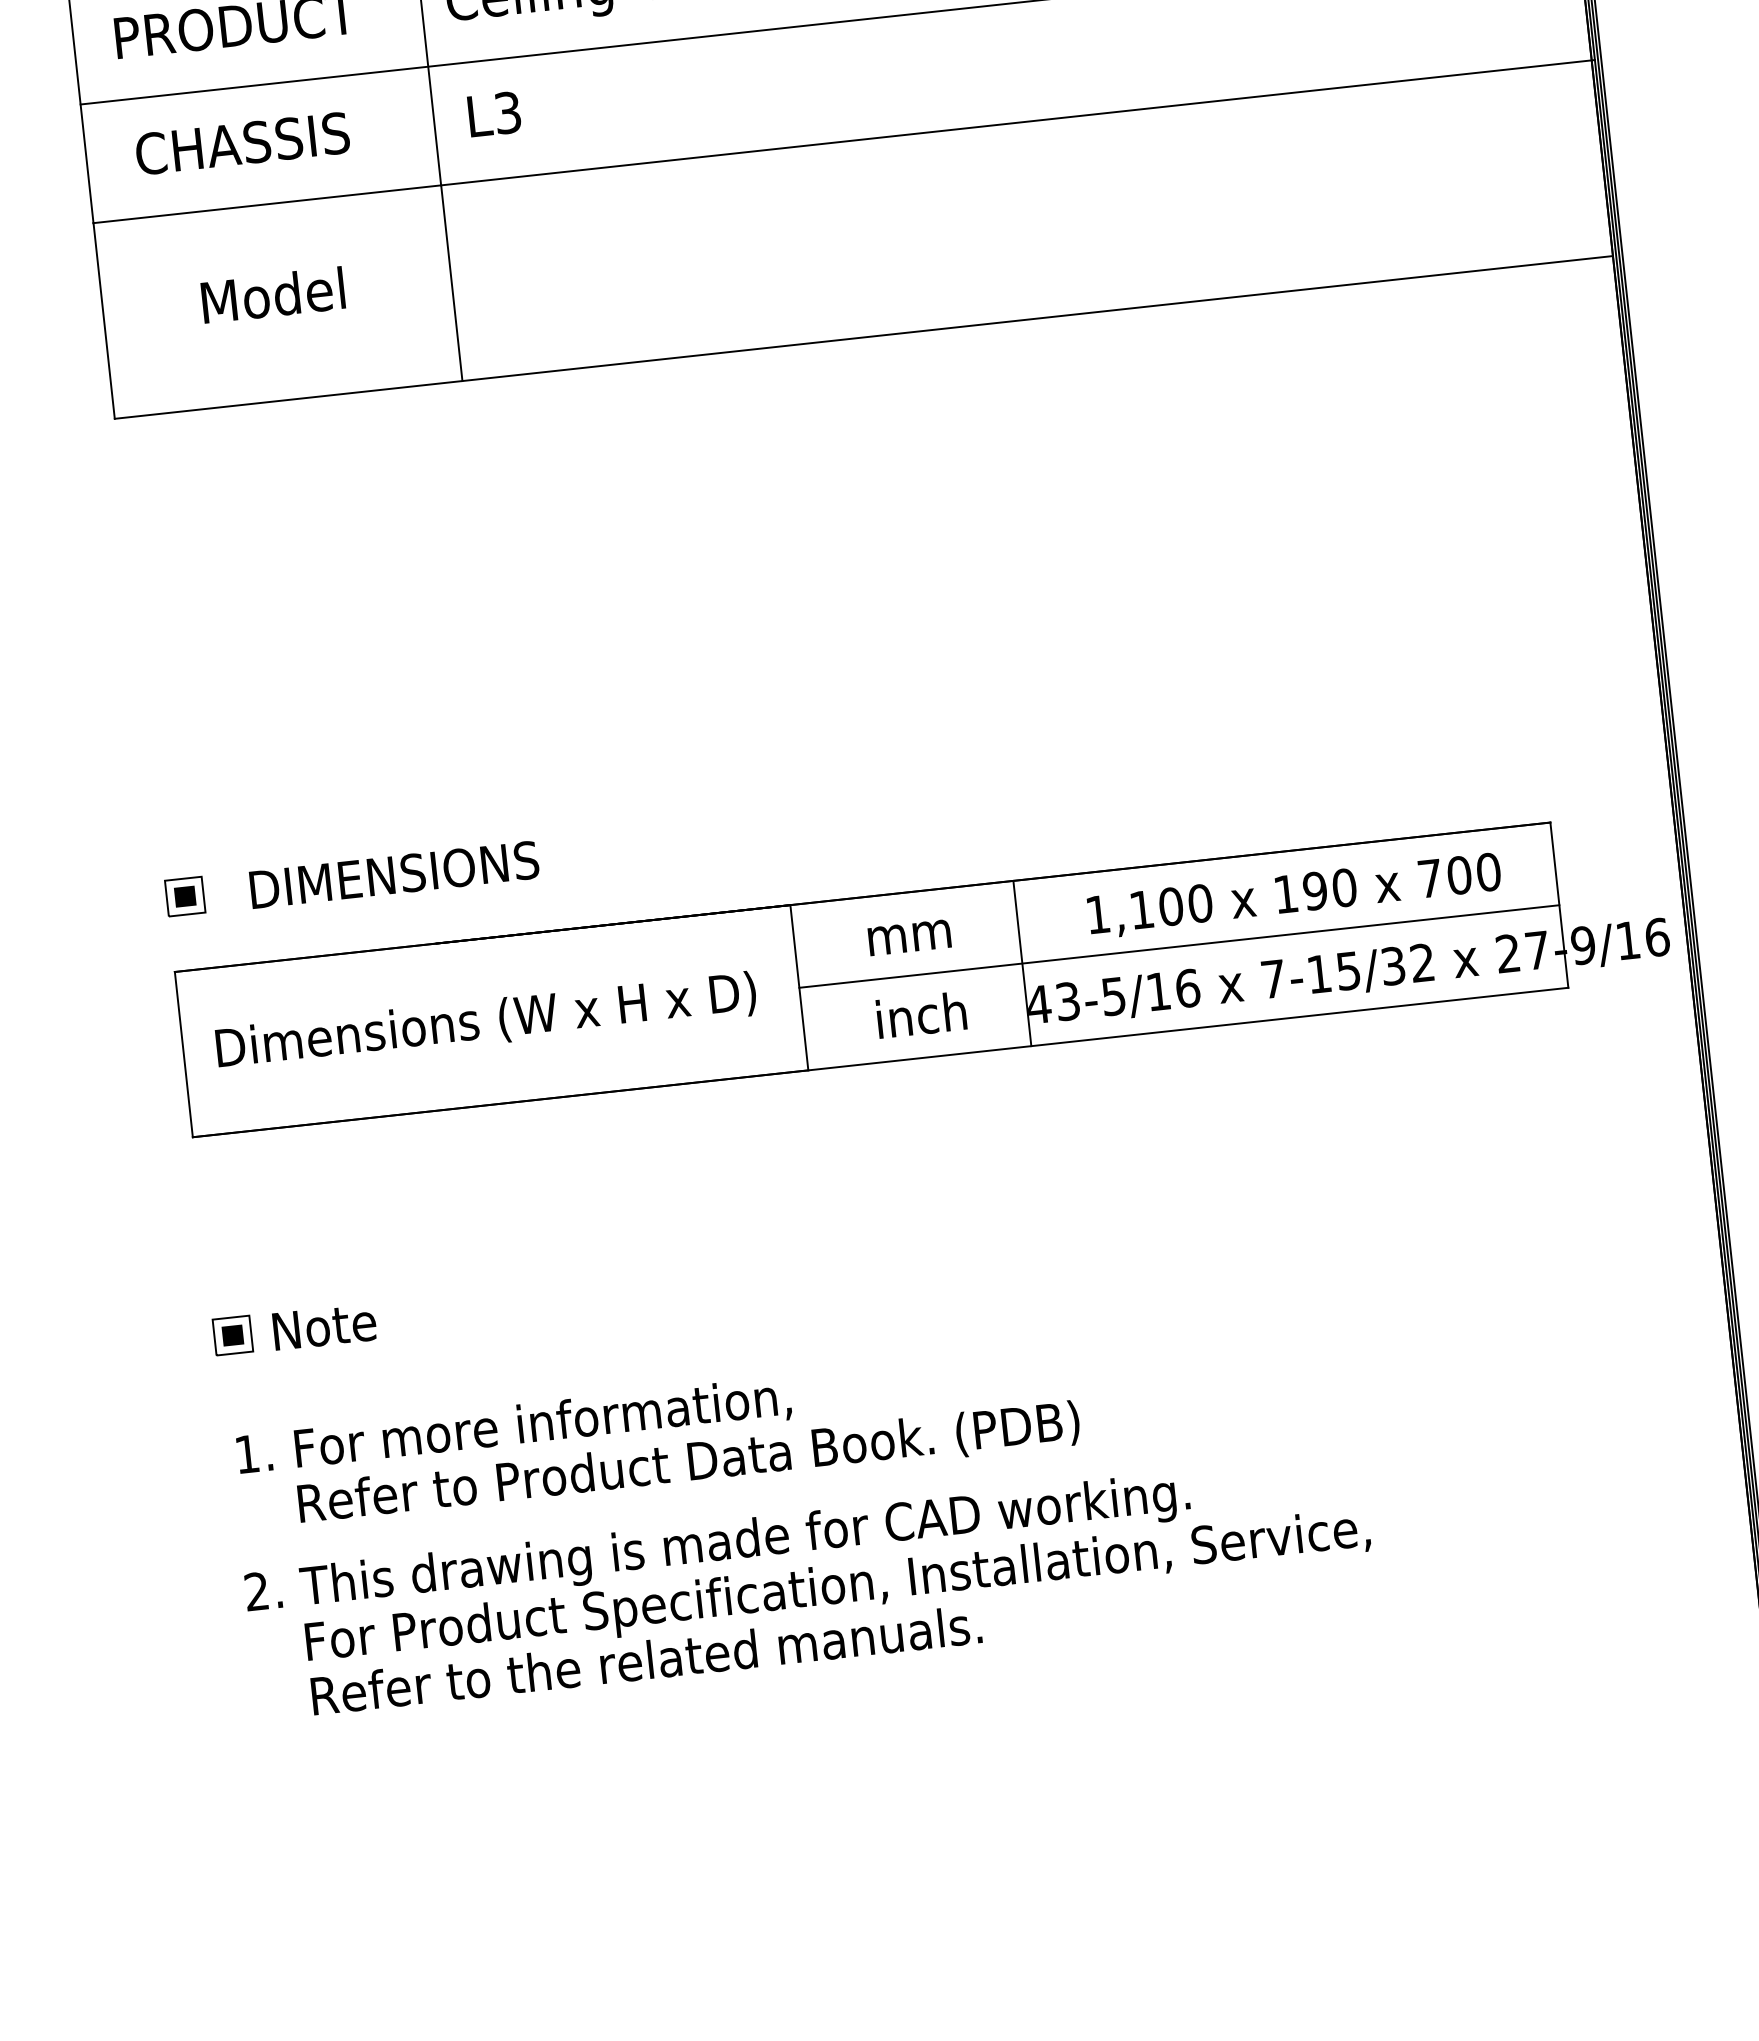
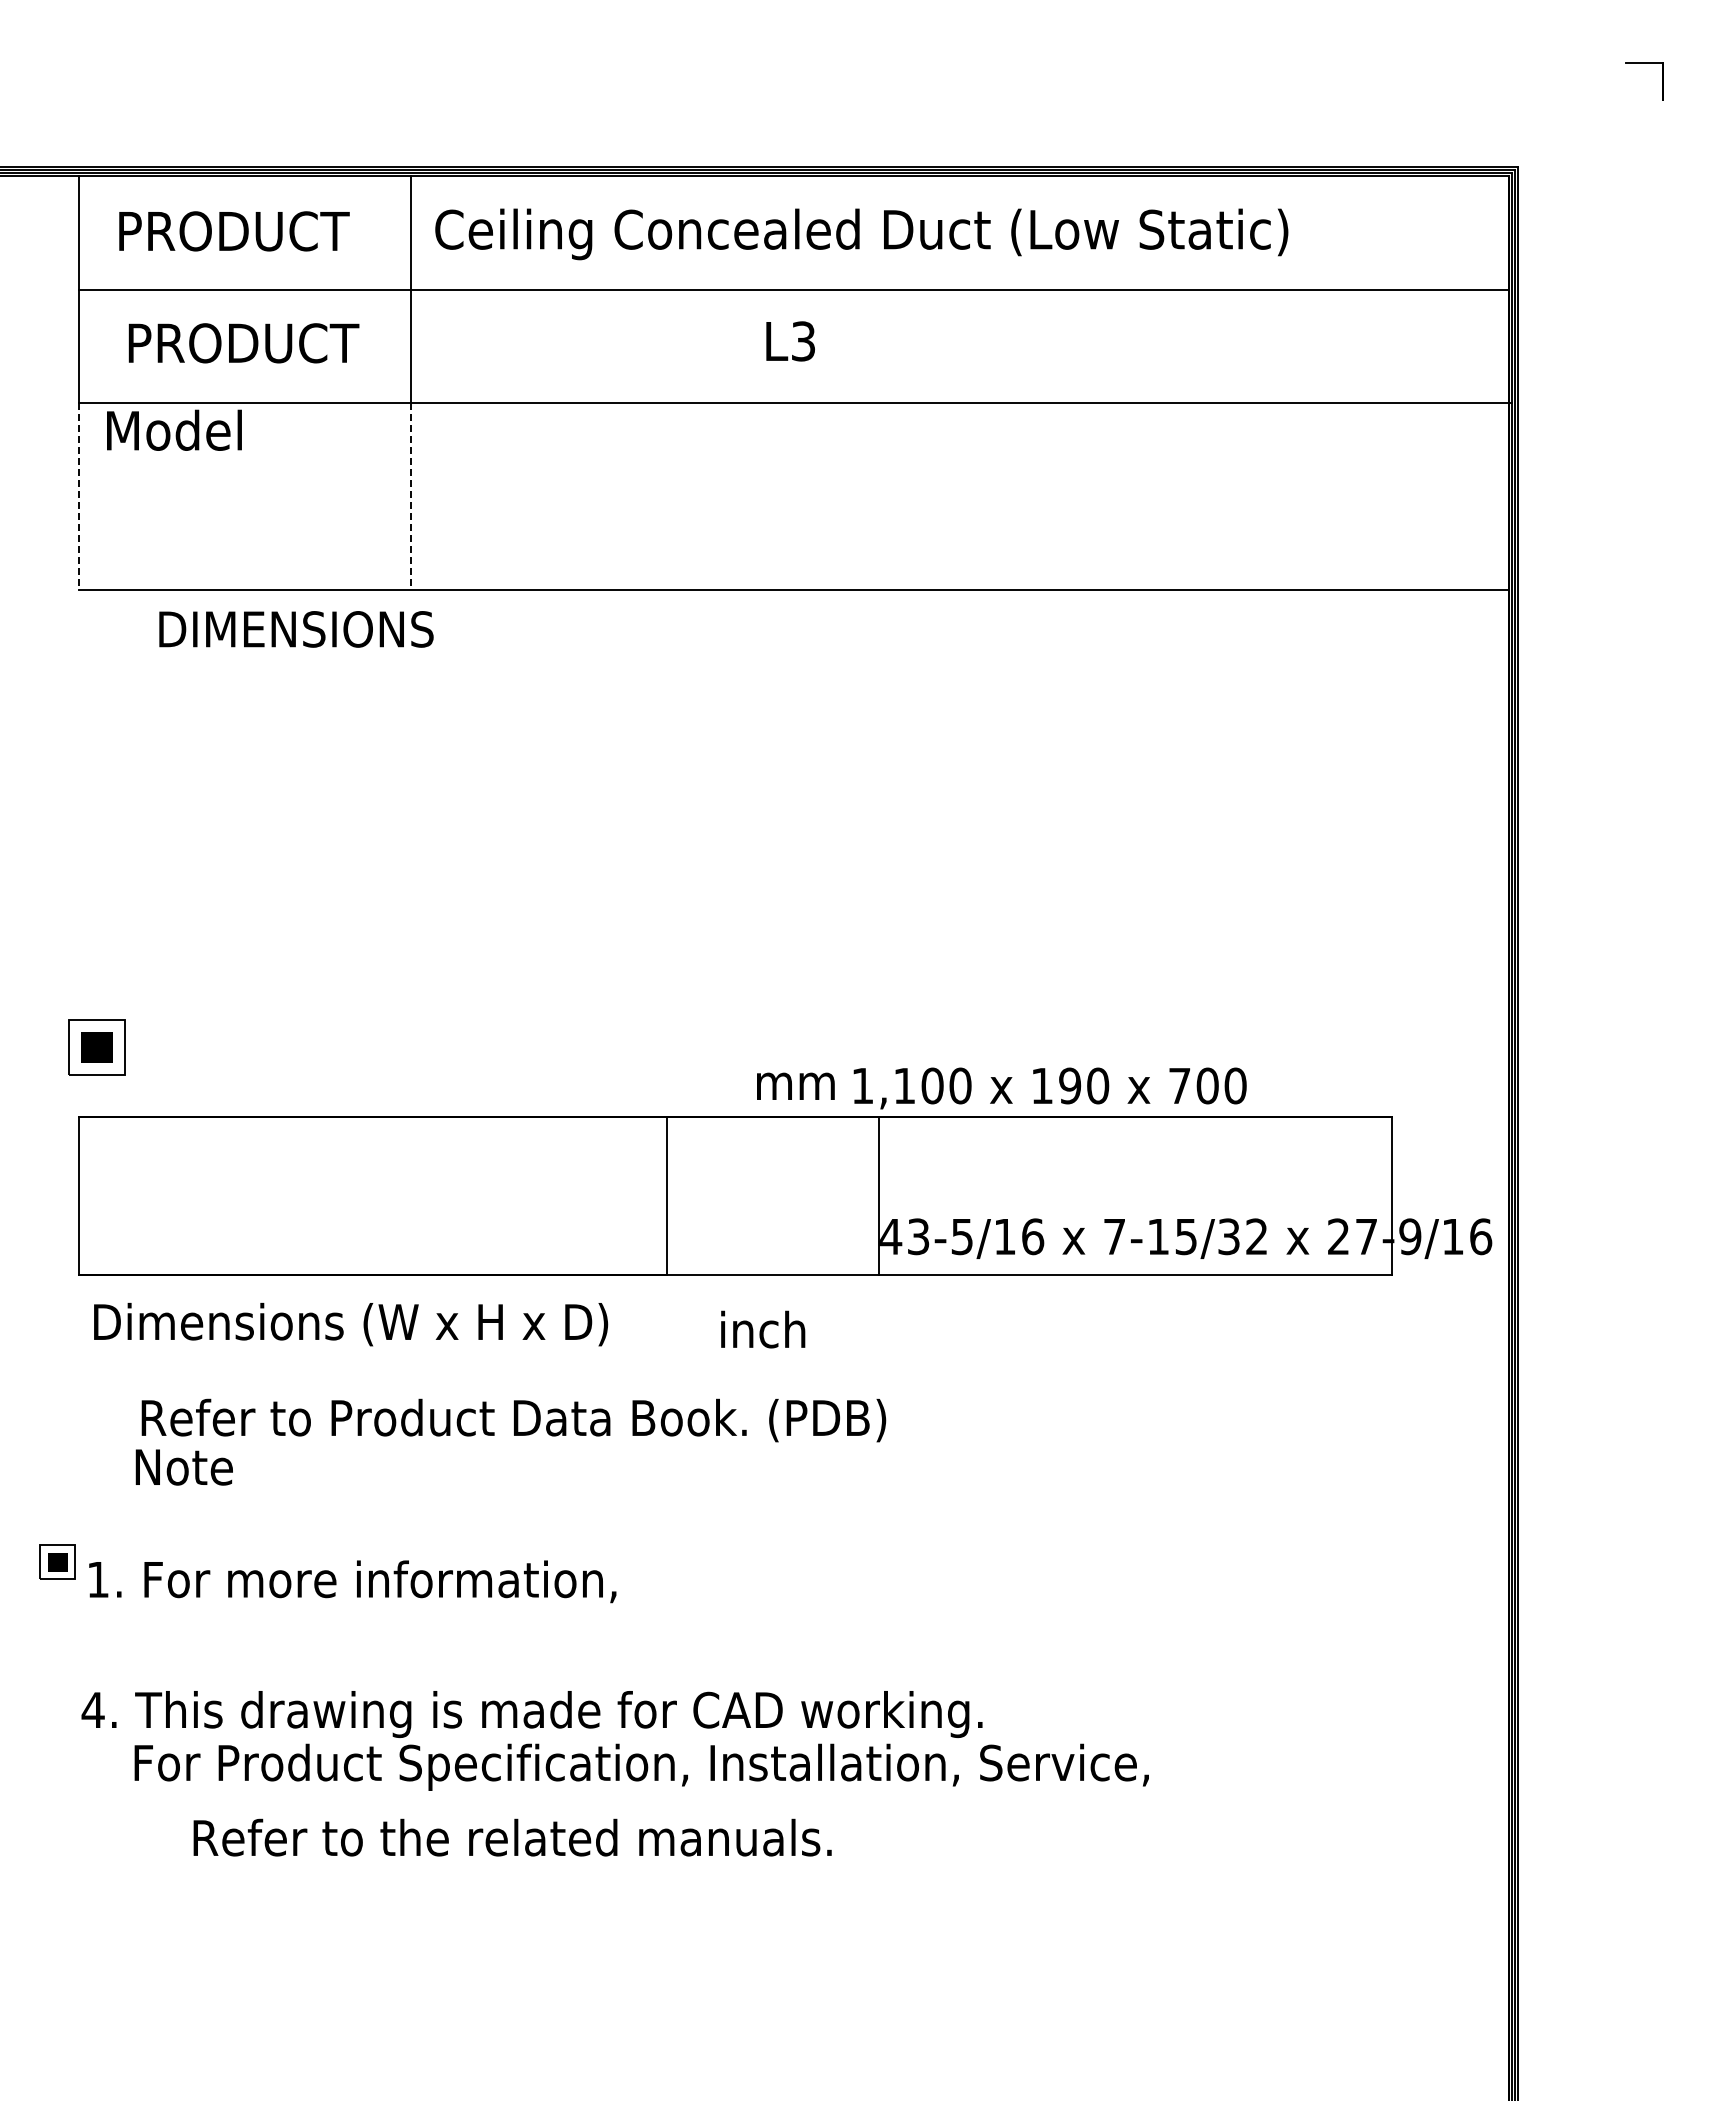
text: (494, 114) -> (790, 341), moved
text: (257, 142) -> (242, 343), CHASSIS -> PRODUCT
line: (452, 283) -> (411, 496), solid -> dashed
text: (273, 294) -> (174, 429), moved
line: (104, 321) -> (79, 496), solid -> dashed
text: (394, 874) -> (296, 629), moved
part: (184, 896) -> (96, 1047), size x1.6
text: (1293, 896) -> (1049, 1088), moved
text: (909, 936) -> (795, 1085), moved
line: (1178, 946) -> (1028, 1196), removed
text: (921, 1014) -> (763, 1329), moved
text: (486, 1021) -> (351, 1324), moved
part: (232, 1334) -> (57, 1561), moved
text: (688, 1464) -> (513, 1420), moved
text: (256, 1590) -> (92, 1709), 2. -> 4.
text: (646, 1659) -> (512, 1837), moved

